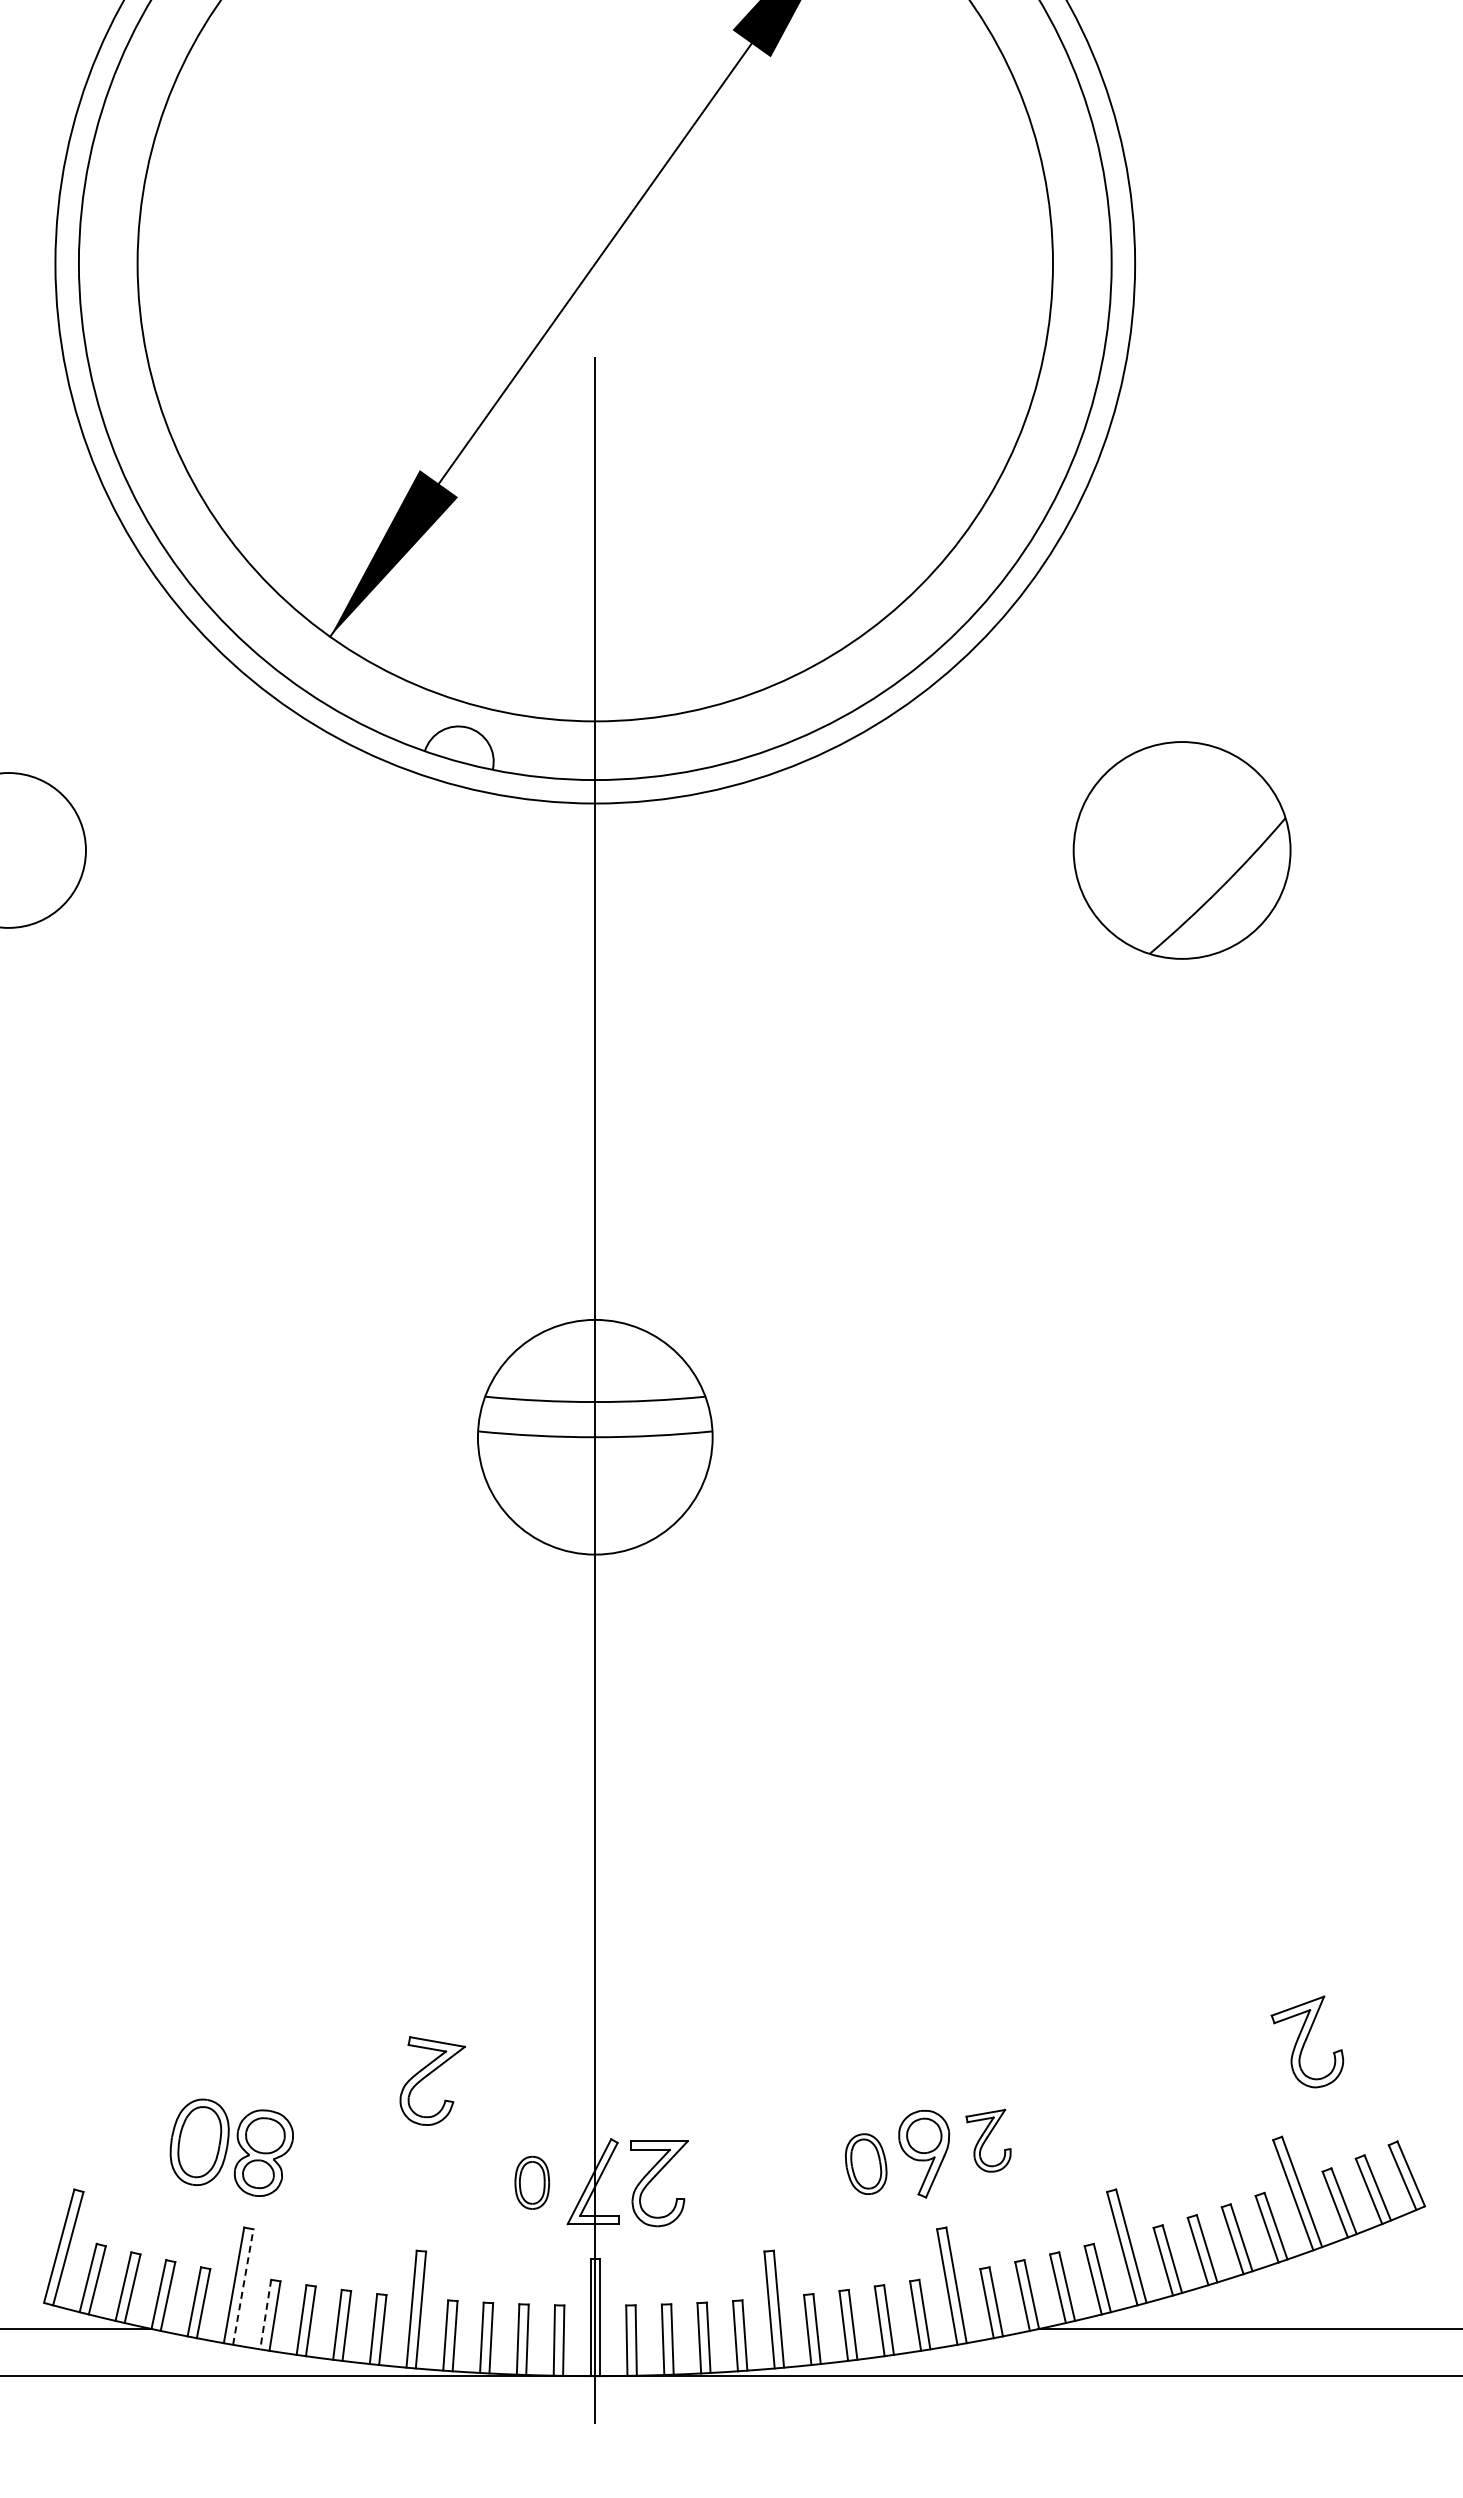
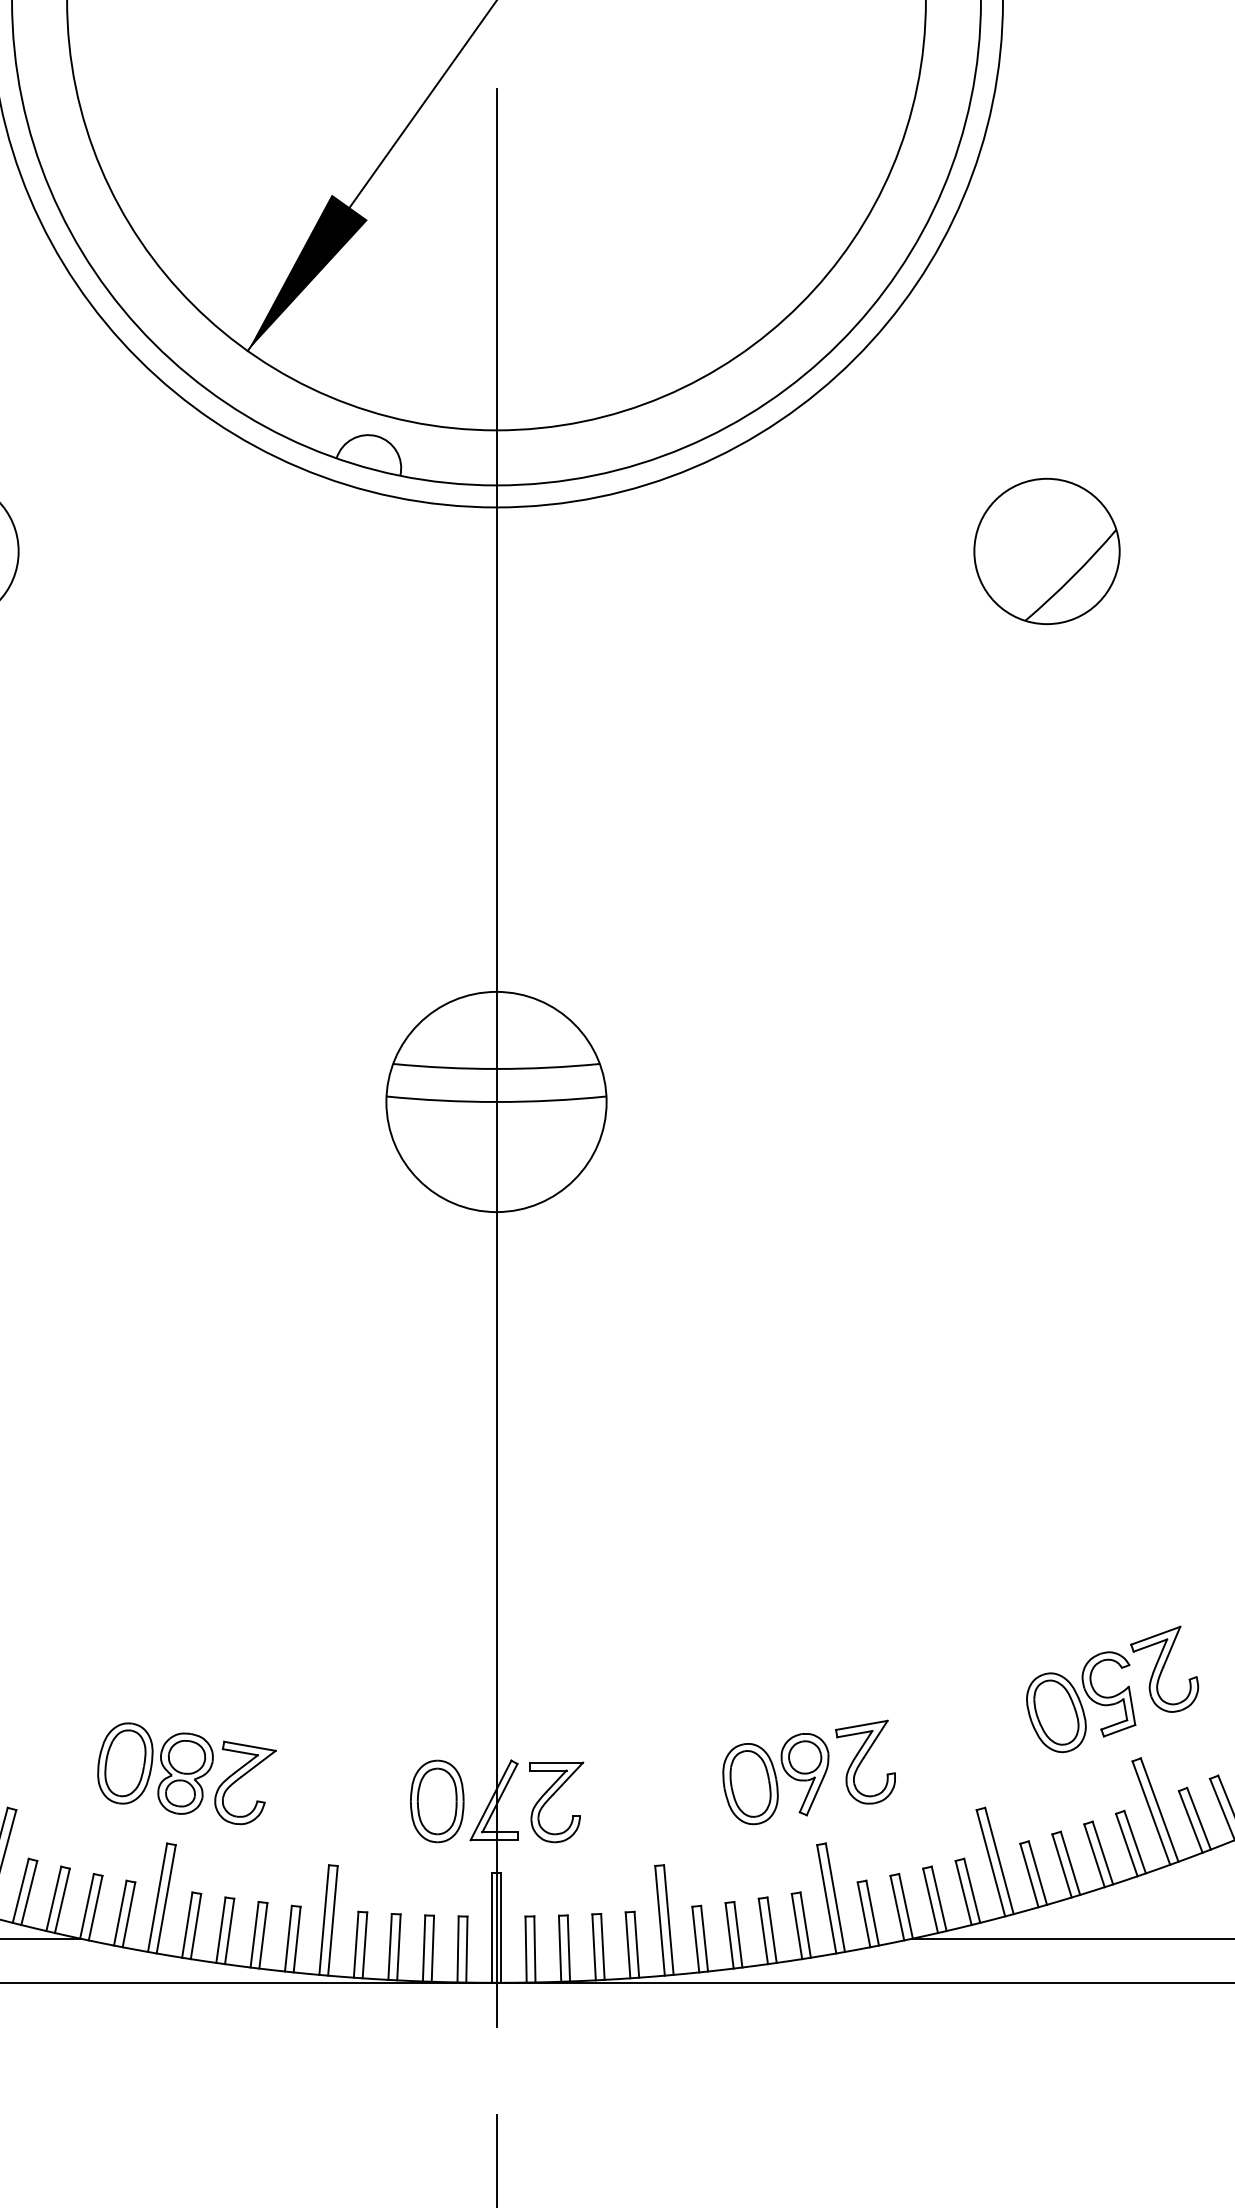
part: (1181, 850) -> (1046, 551), size x0.71
part: (430, 2074) -> (243, 1776), moved
part: (1218, 2076) -> (1081, 1701), added
part: (988, 2140) -> (865, 1761), size x1.43
part: (866, 2163) -> (750, 1783), size x1.43
part: (532, 2182) -> (437, 1801), size x1.67
line: (243, 2287) -> (166, 1899), dashed -> solid
line: (265, 2315) -> (187, 1925), dashed -> solid

